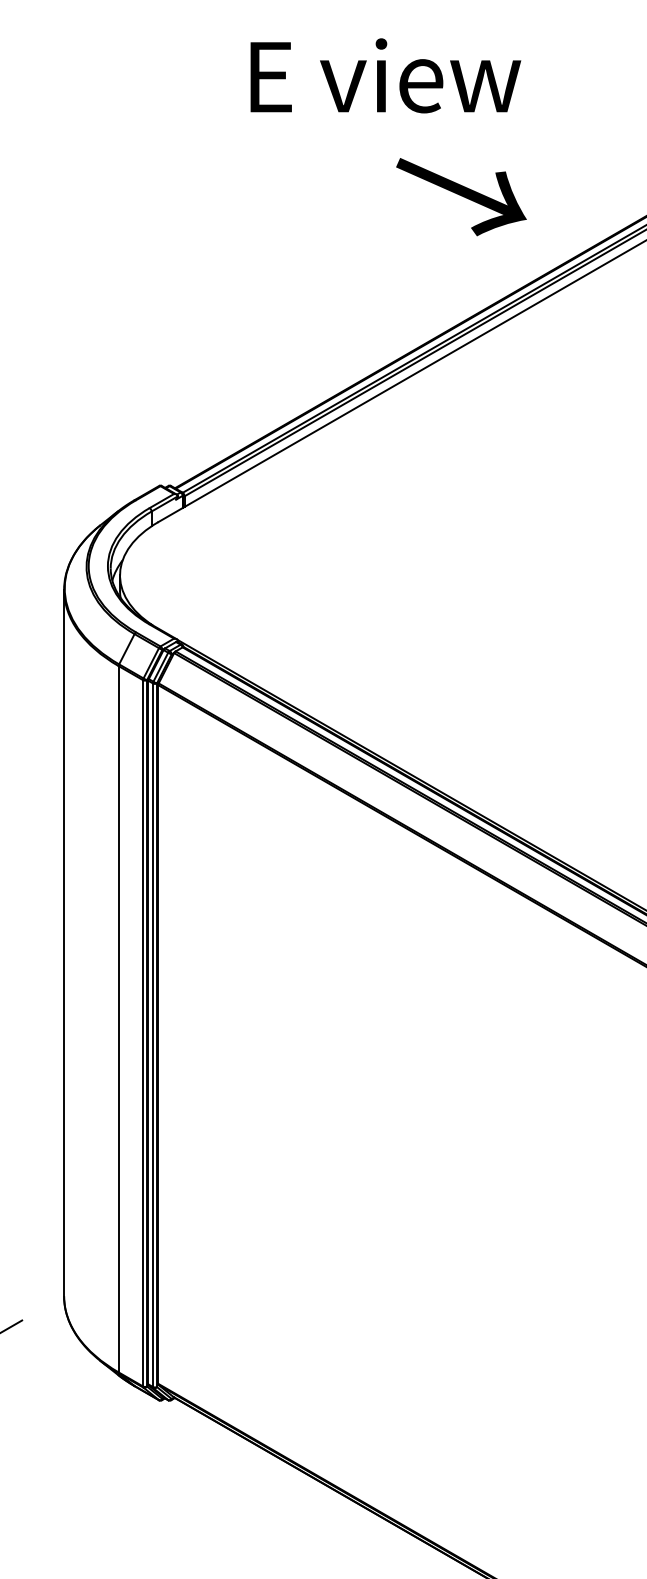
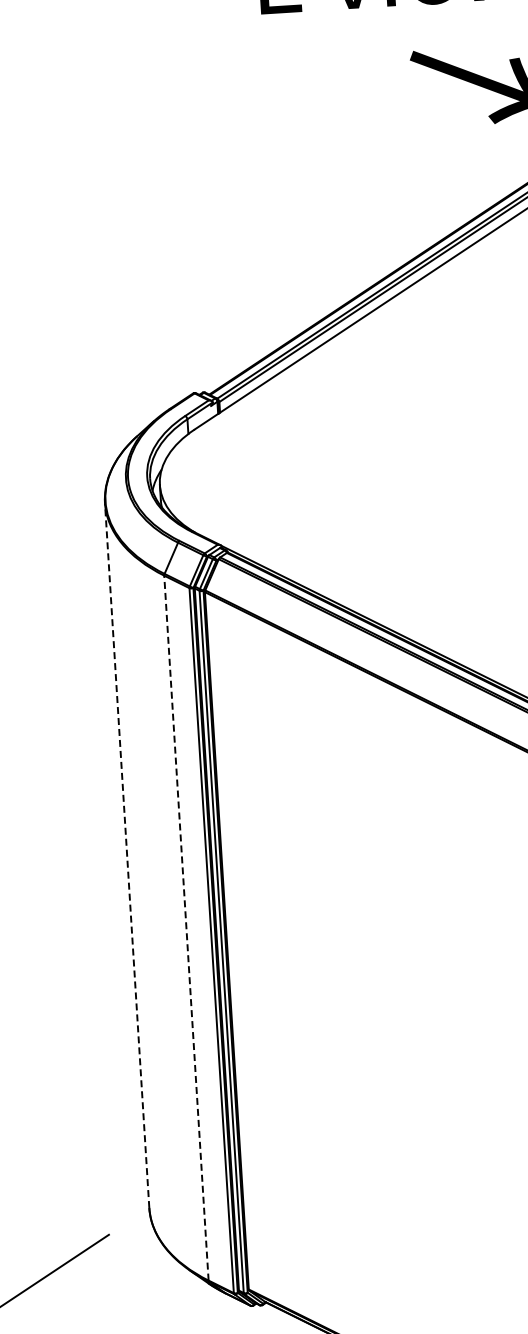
line: (64, 942) -> (127, 854), solid -> dashed
line: (118, 1018) -> (186, 927), solid -> dashed

